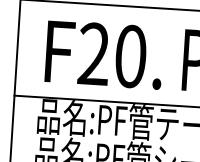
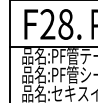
text: (130, 56) -> (65, 24), F20. -> F28.

